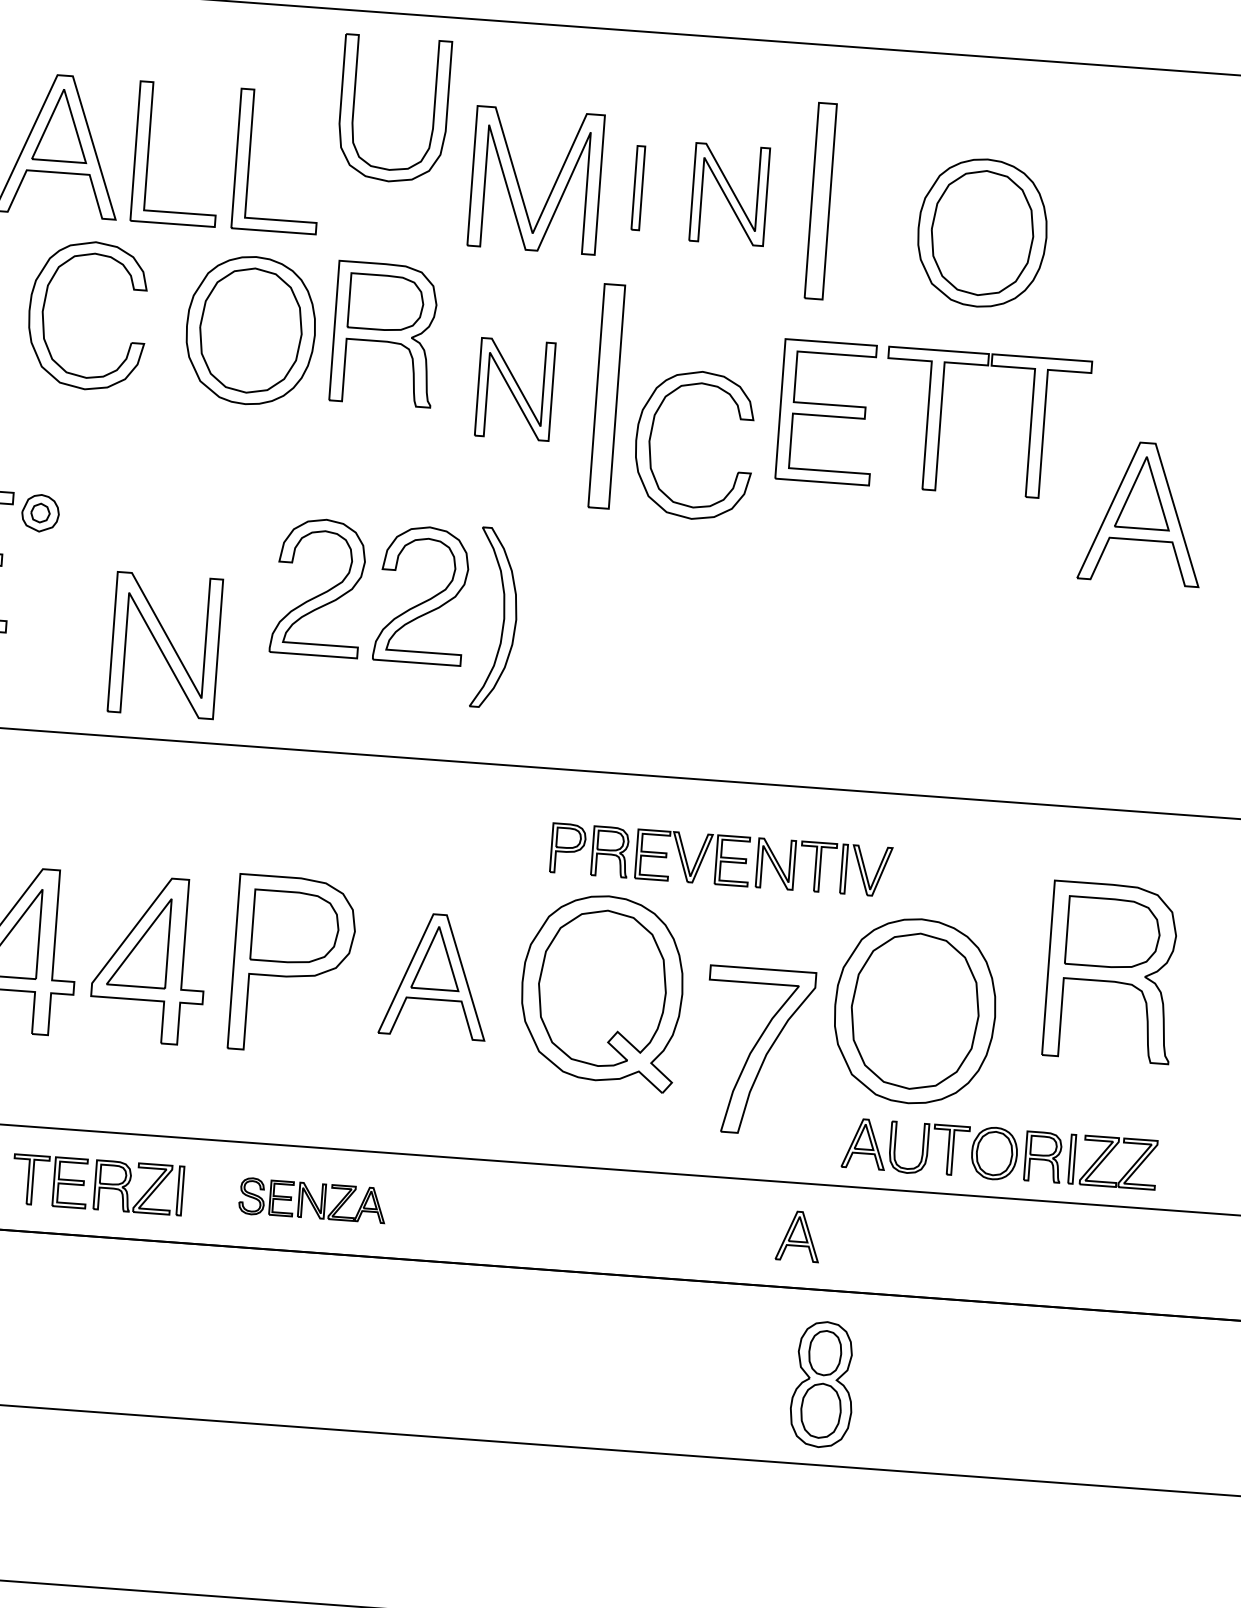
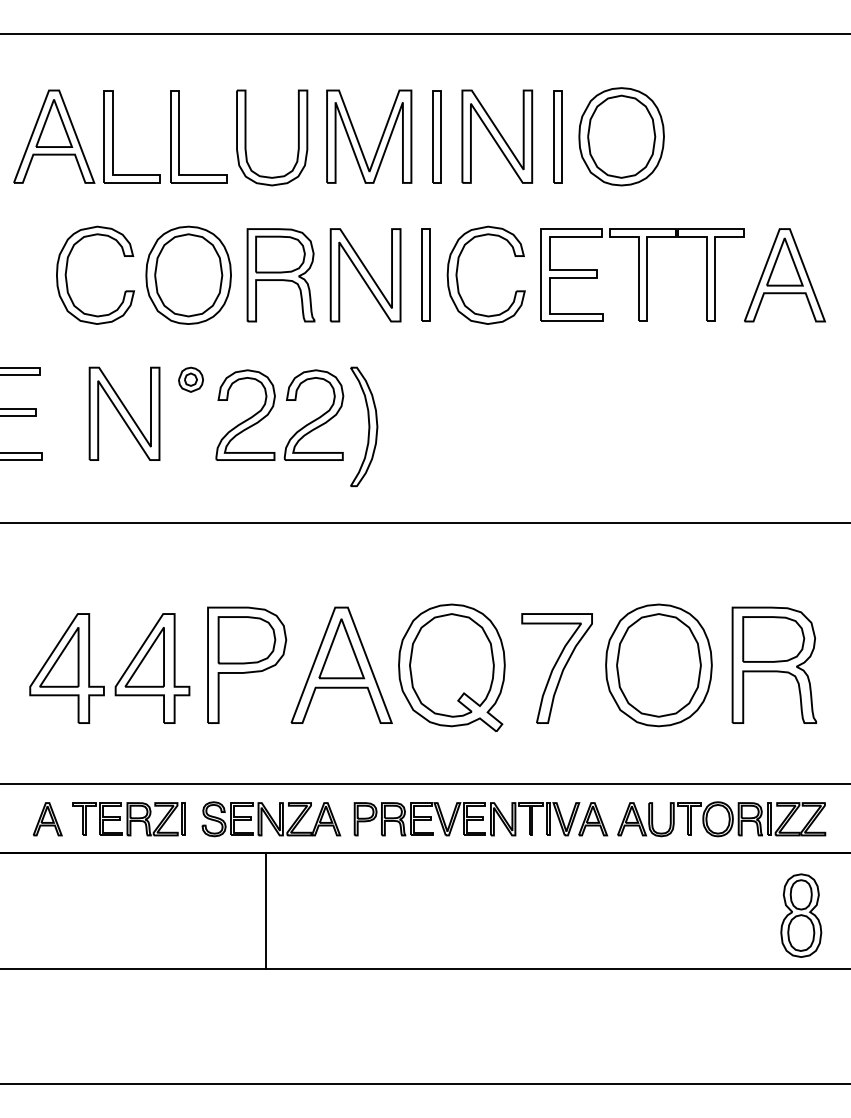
part: (355, 106) -> (246, 137), moved
part: (637, 187) -> (436, 136), size x1.67
part: (729, 194) -> (497, 136), size x1.43
part: (820, 201) -> (557, 136), size x0.71
part: (982, 232) -> (621, 136), moved
part: (45, 305) -> (67, 270), moved
part: (250, 329) -> (188, 274), moved
part: (383, 334) -> (280, 275), moved
part: (515, 389) -> (365, 275), size x1.43
part: (605, 394) -> (425, 274), size x0.62
part: (653, 431) -> (458, 268), moved
part: (39, 512) -> (190, 379), moved
part: (1143, 513) -> (785, 275), moved
part: (165, 644) -> (124, 413), moved
part: (720, 860) -> (466, 819), moved
part: (1110, 971) -> (773, 664), moved
part: (435, 974) -> (341, 664), size x1.43
part: (756, 1051) -> (556, 668), moved
part: (999, 1154) -> (721, 819), moved
part: (312, 1201) -> (271, 819), size x1.43
line: (295, 1337) -> (266, 910), added
part: (823, 1384) -> (801, 915), moved

